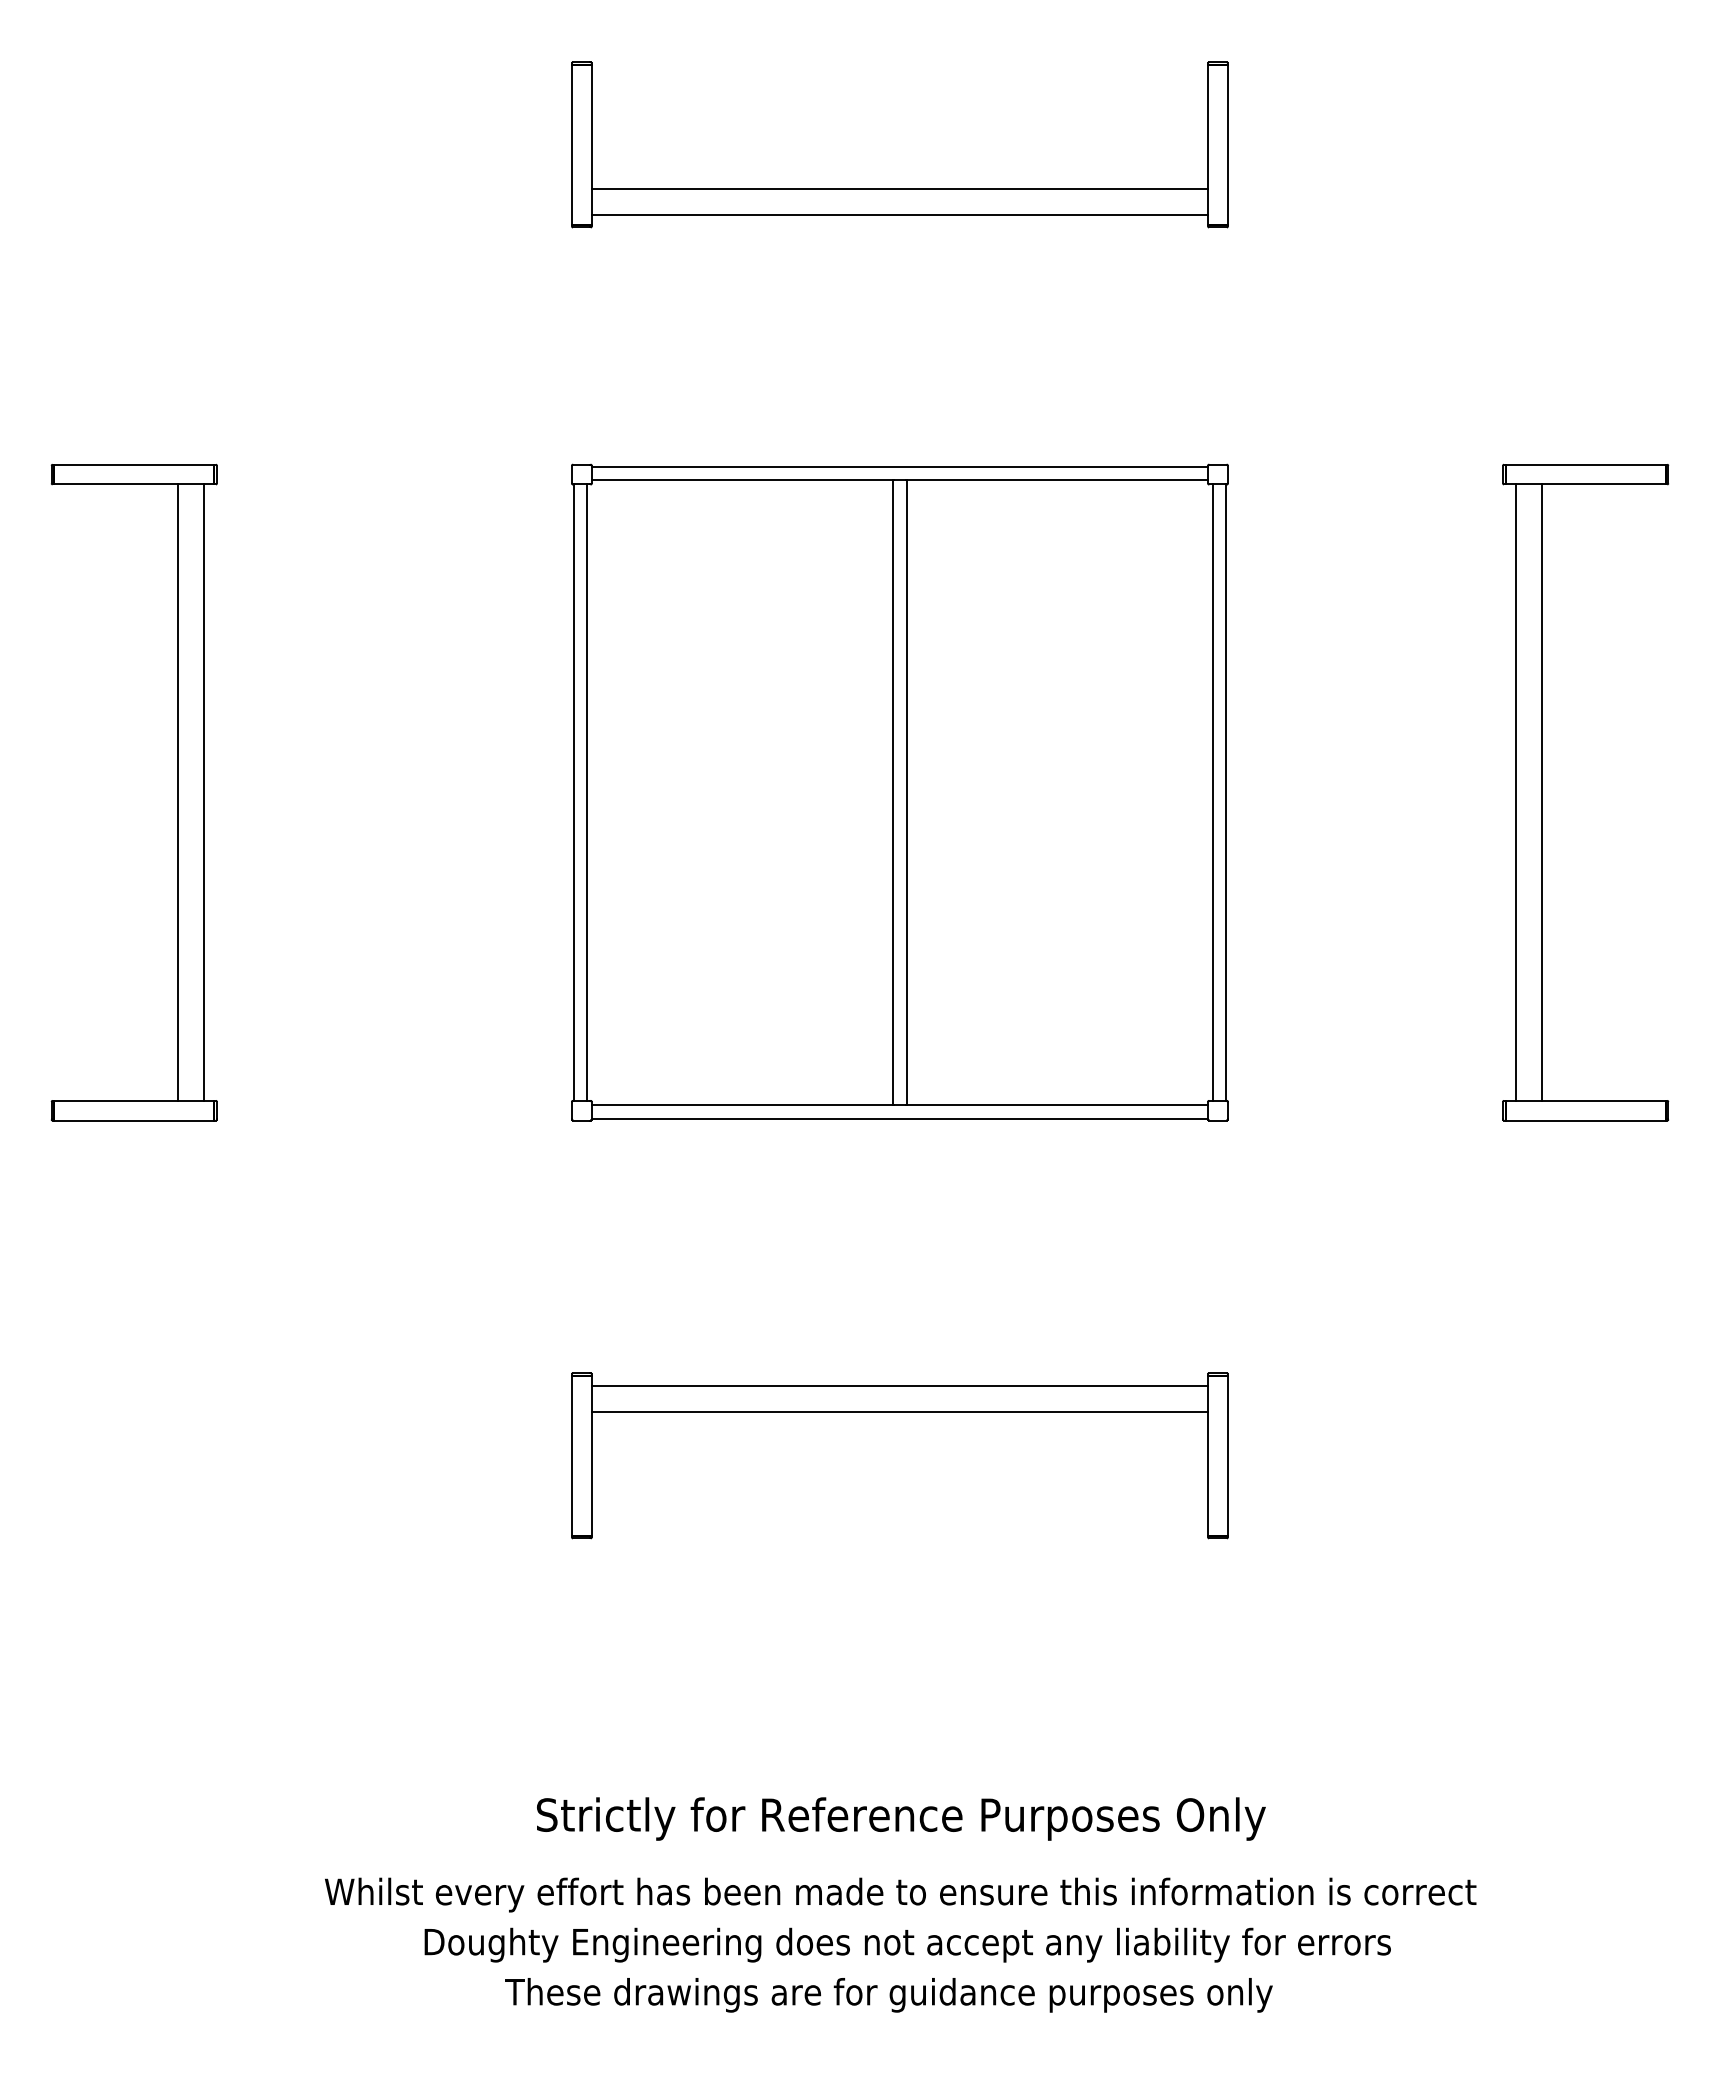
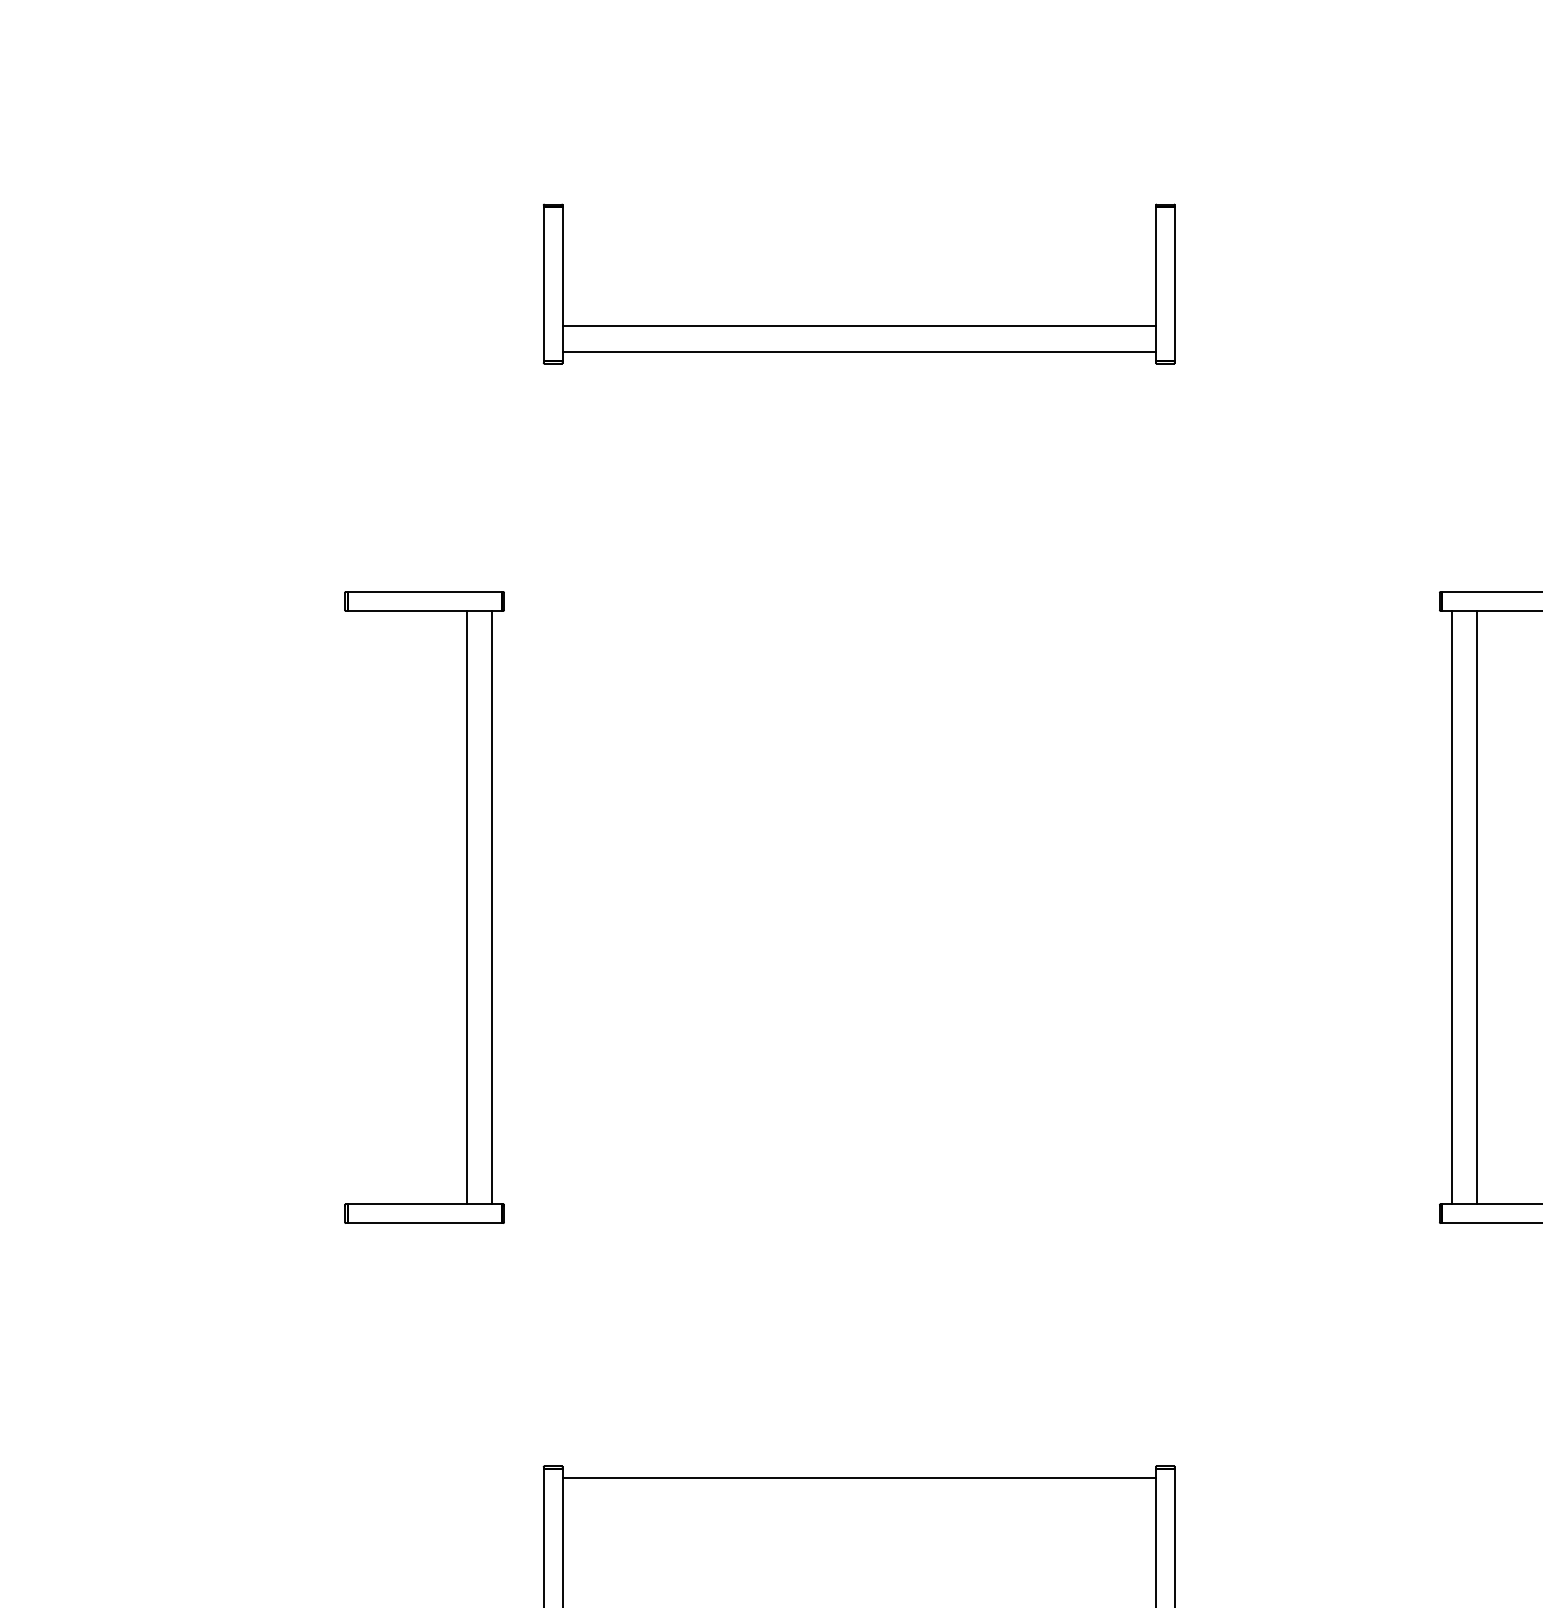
part: (177, 792) -> (466, 907), moved
part: (899, 792) -> (858, 907), removed
line: (899, 1411) -> (858, 1503), removed

